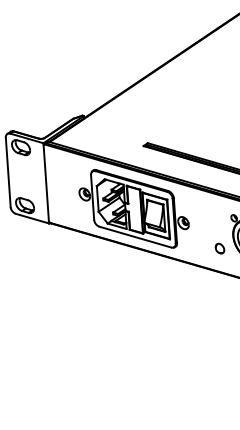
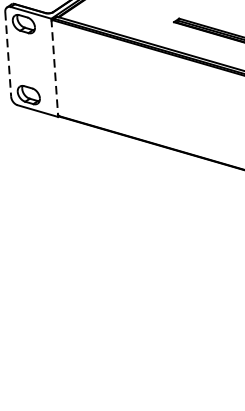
line: (8, 172) -> (8, 54), solid -> dashed
line: (46, 183) -> (55, 68), solid -> dashed
part: (133, 208) -> (161, 98), removed

